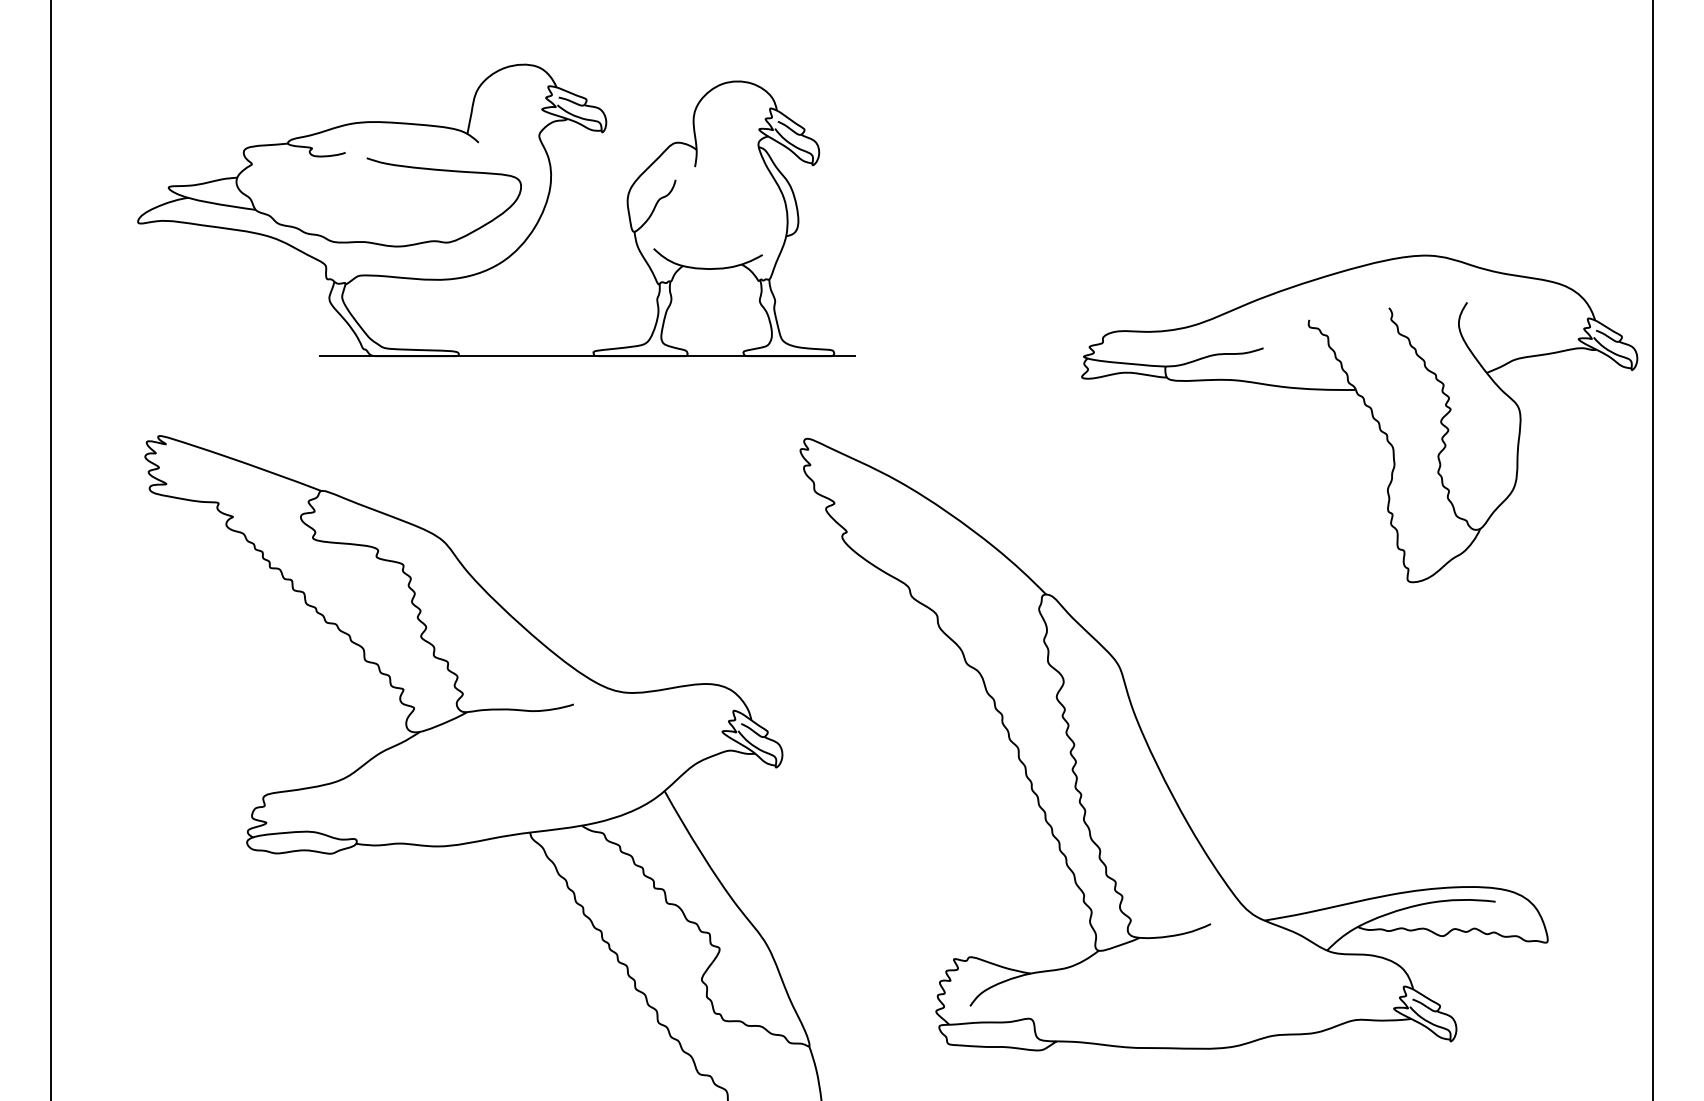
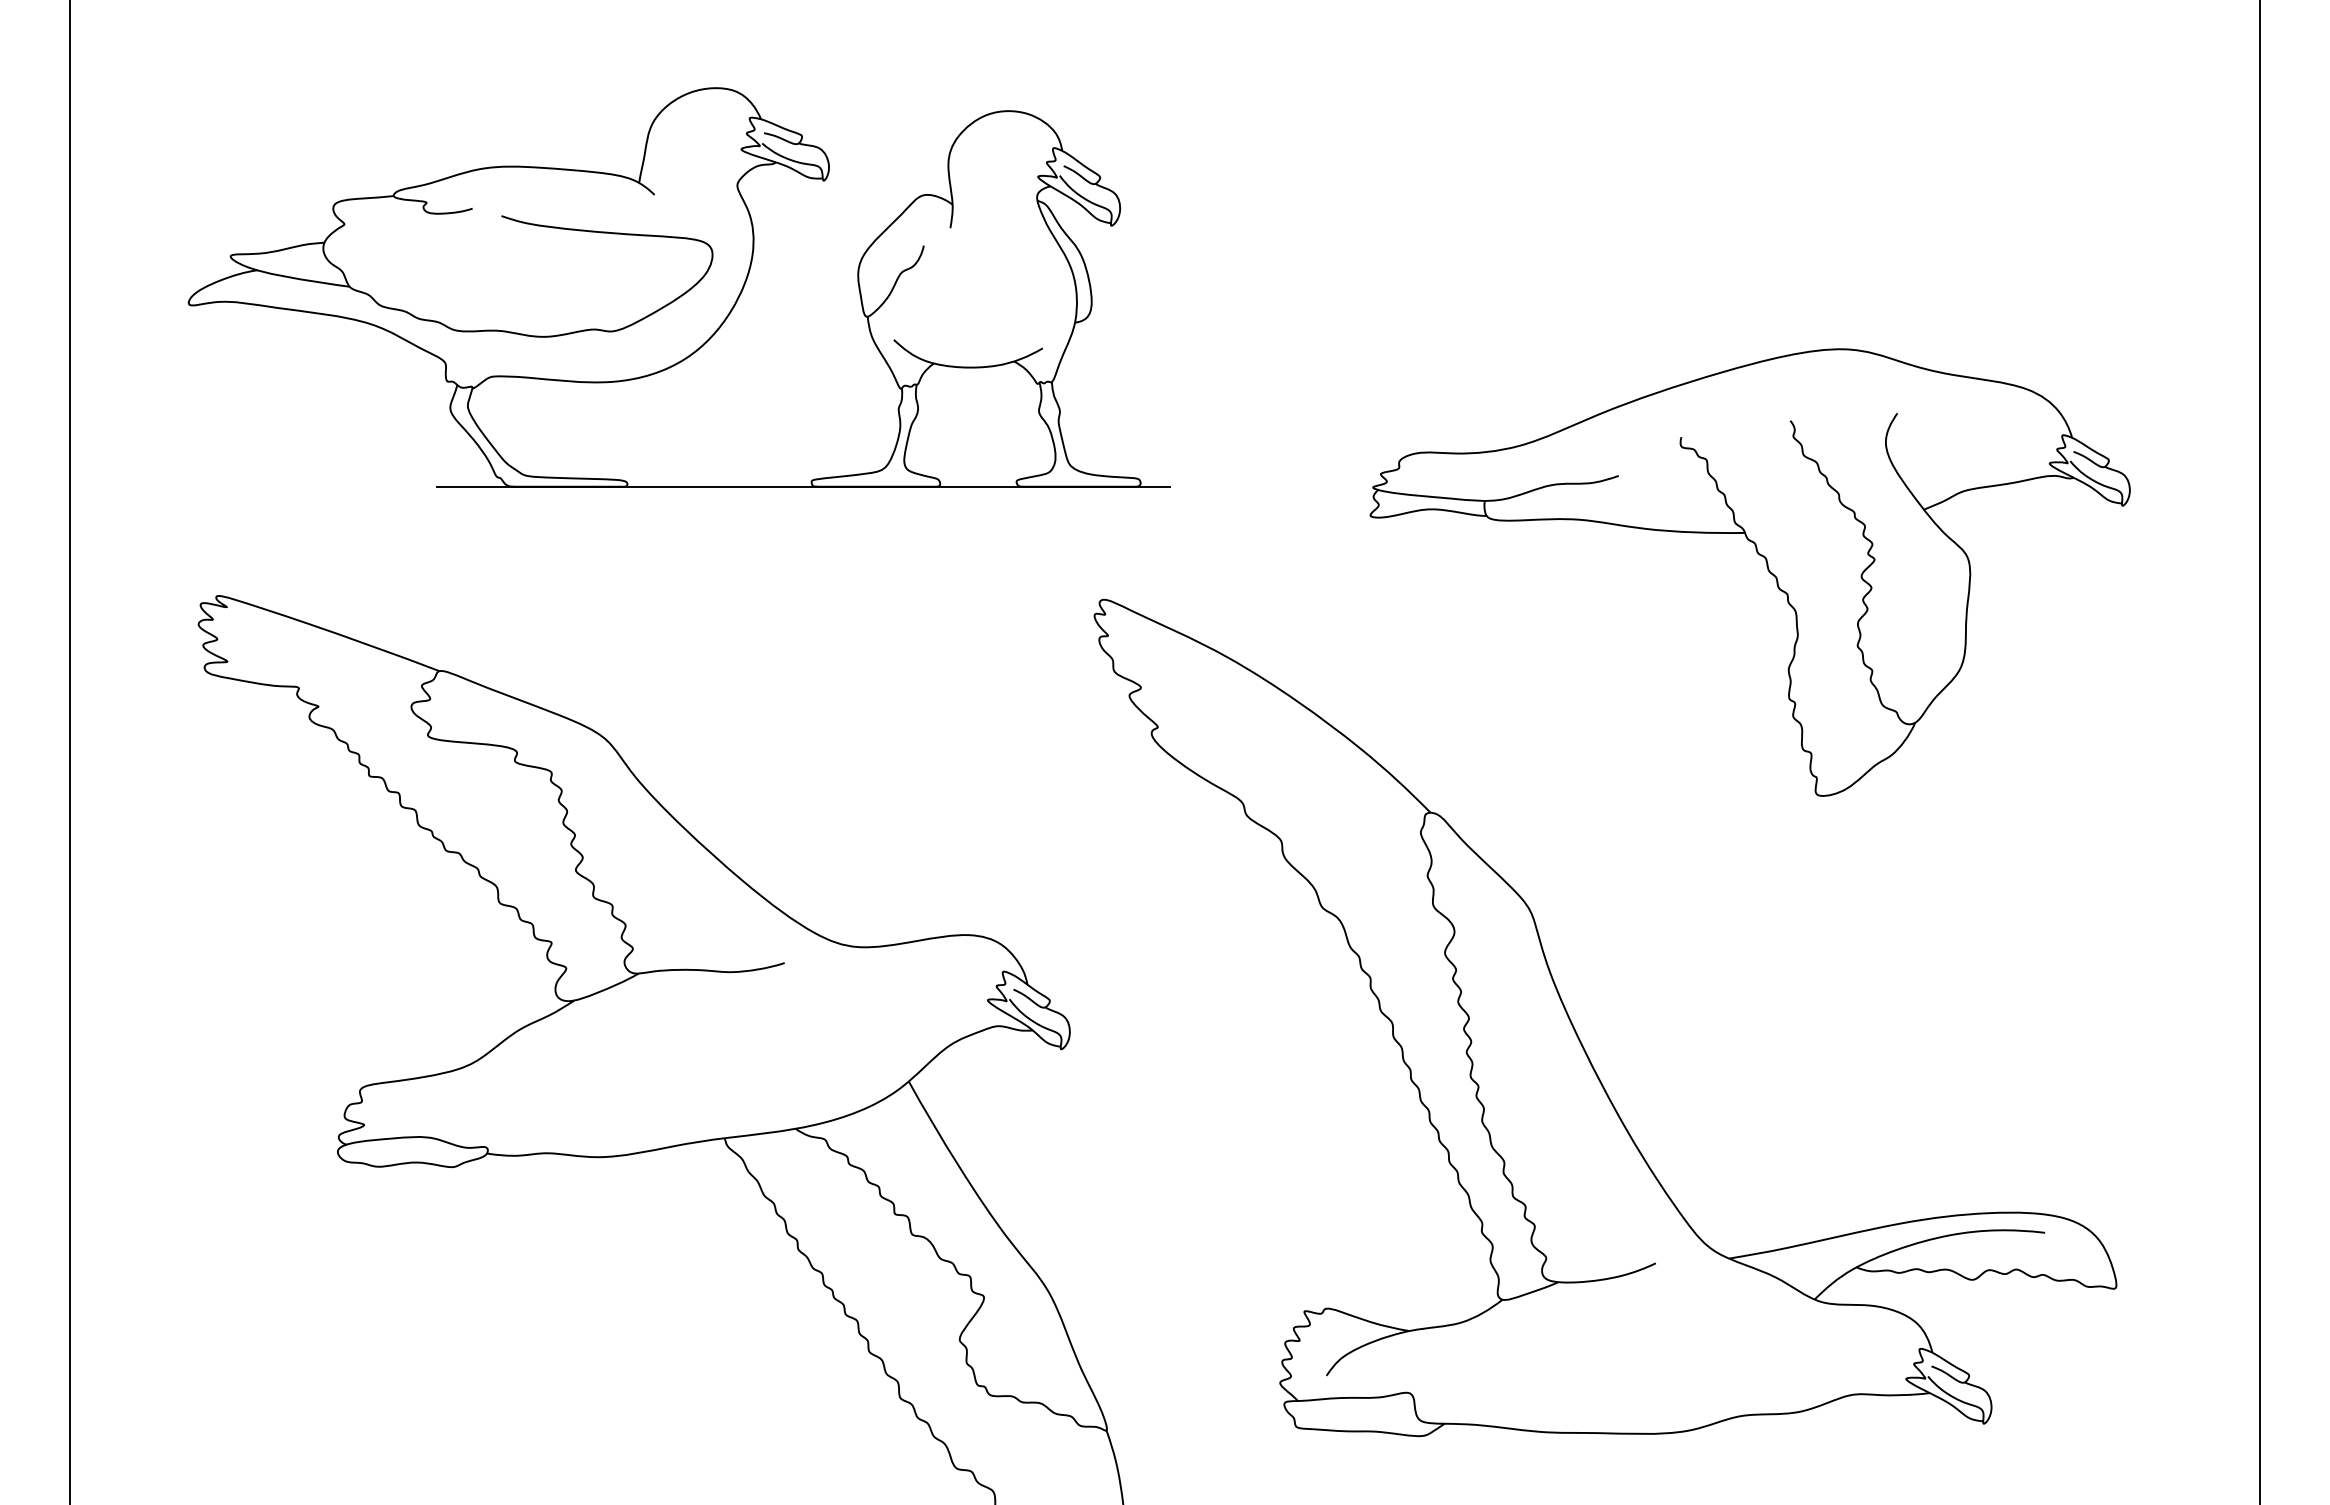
part: (1371, 414) -> (1766, 566), moved

